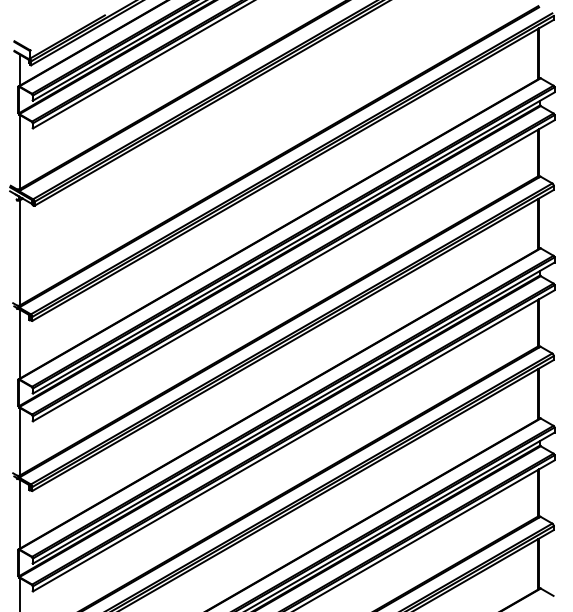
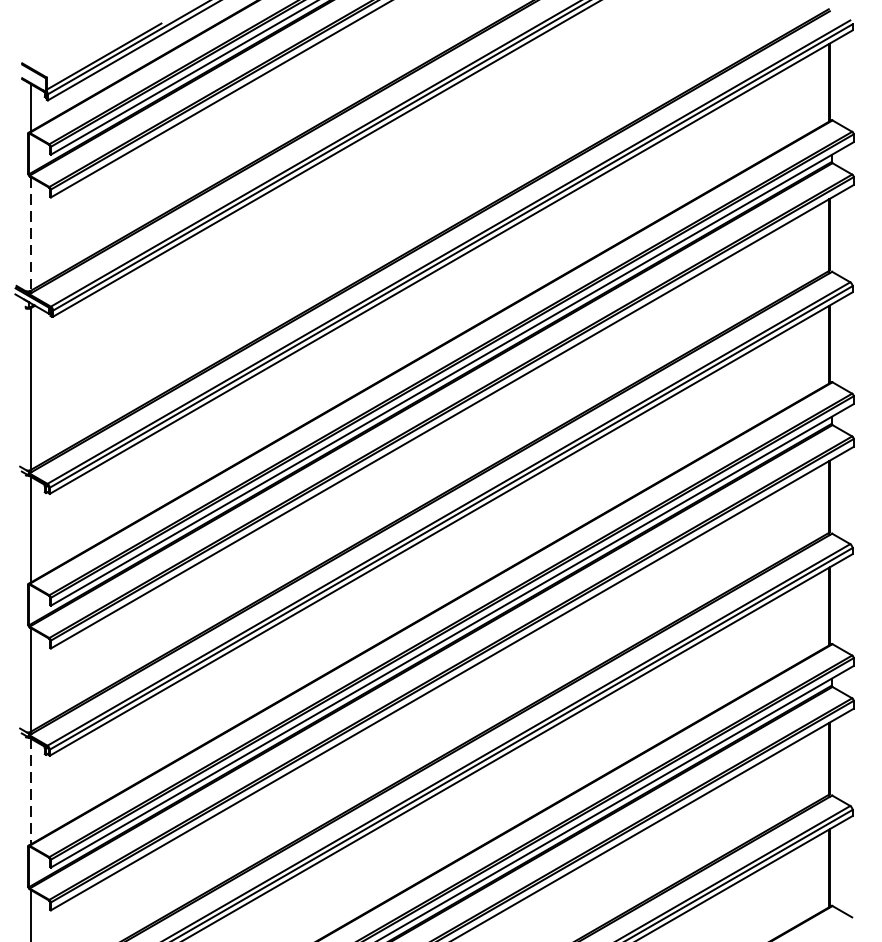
line: (19, 152) -> (29, 234), solid -> dashed
line: (19, 514) -> (29, 792), solid -> dashed

